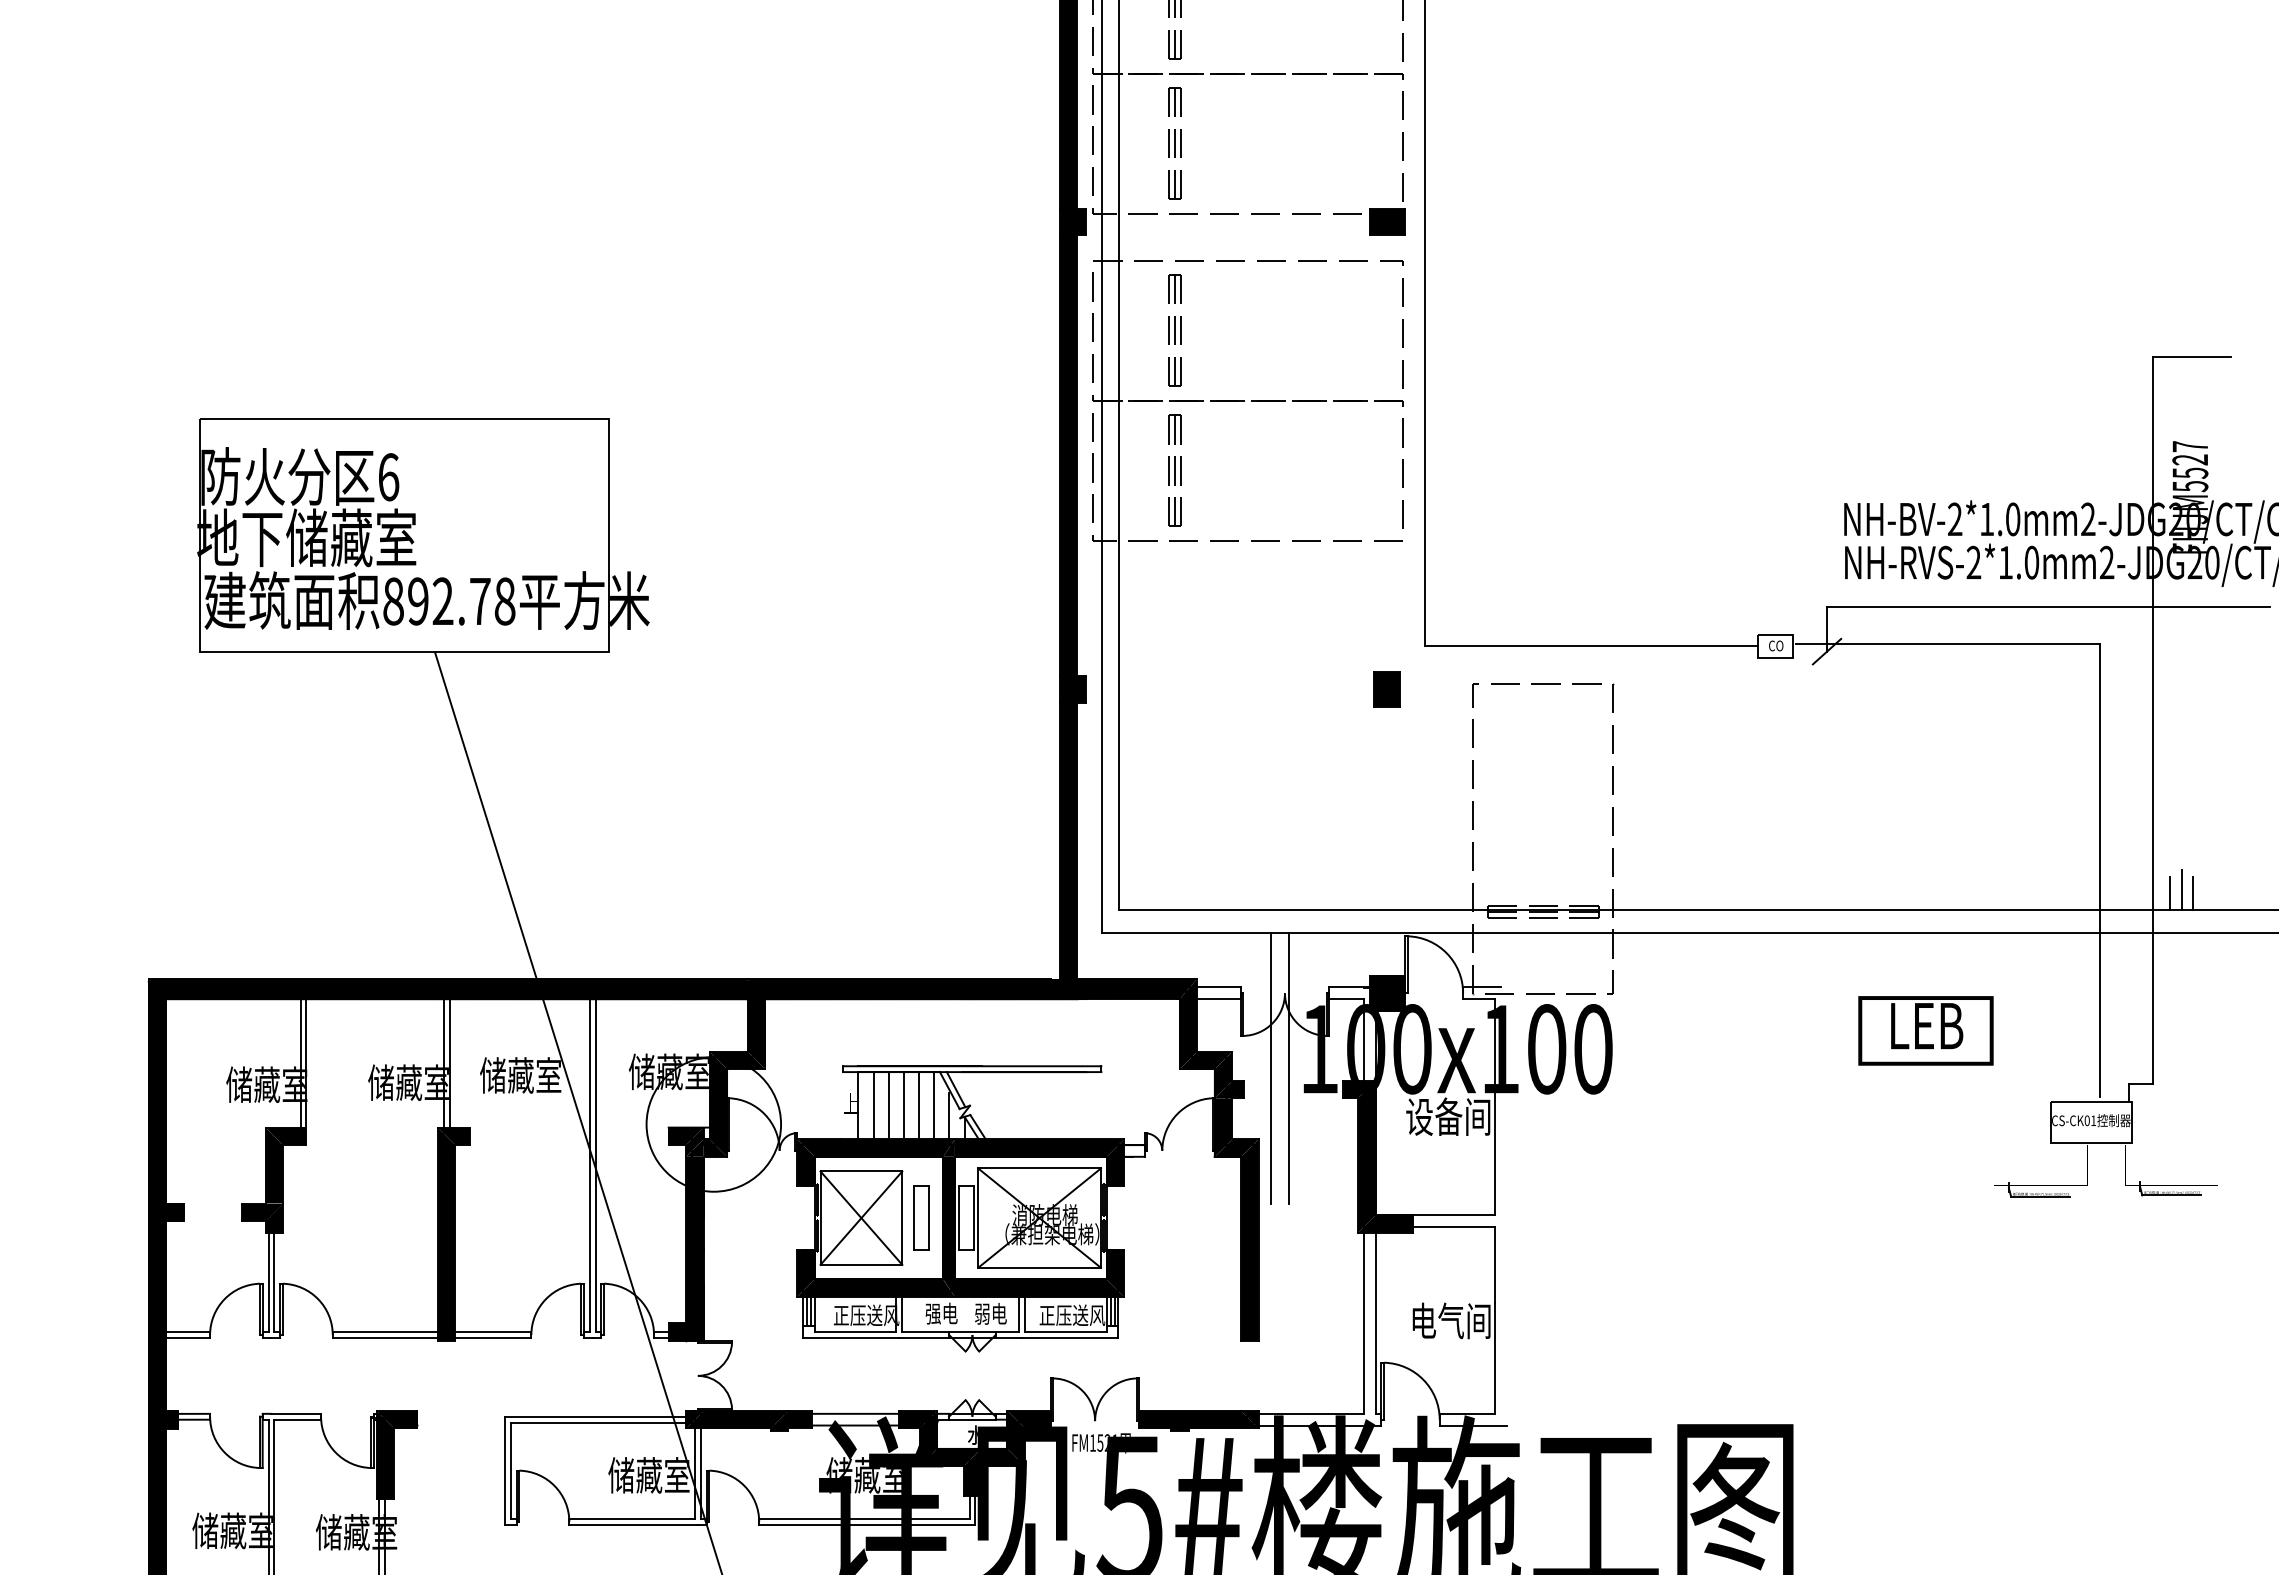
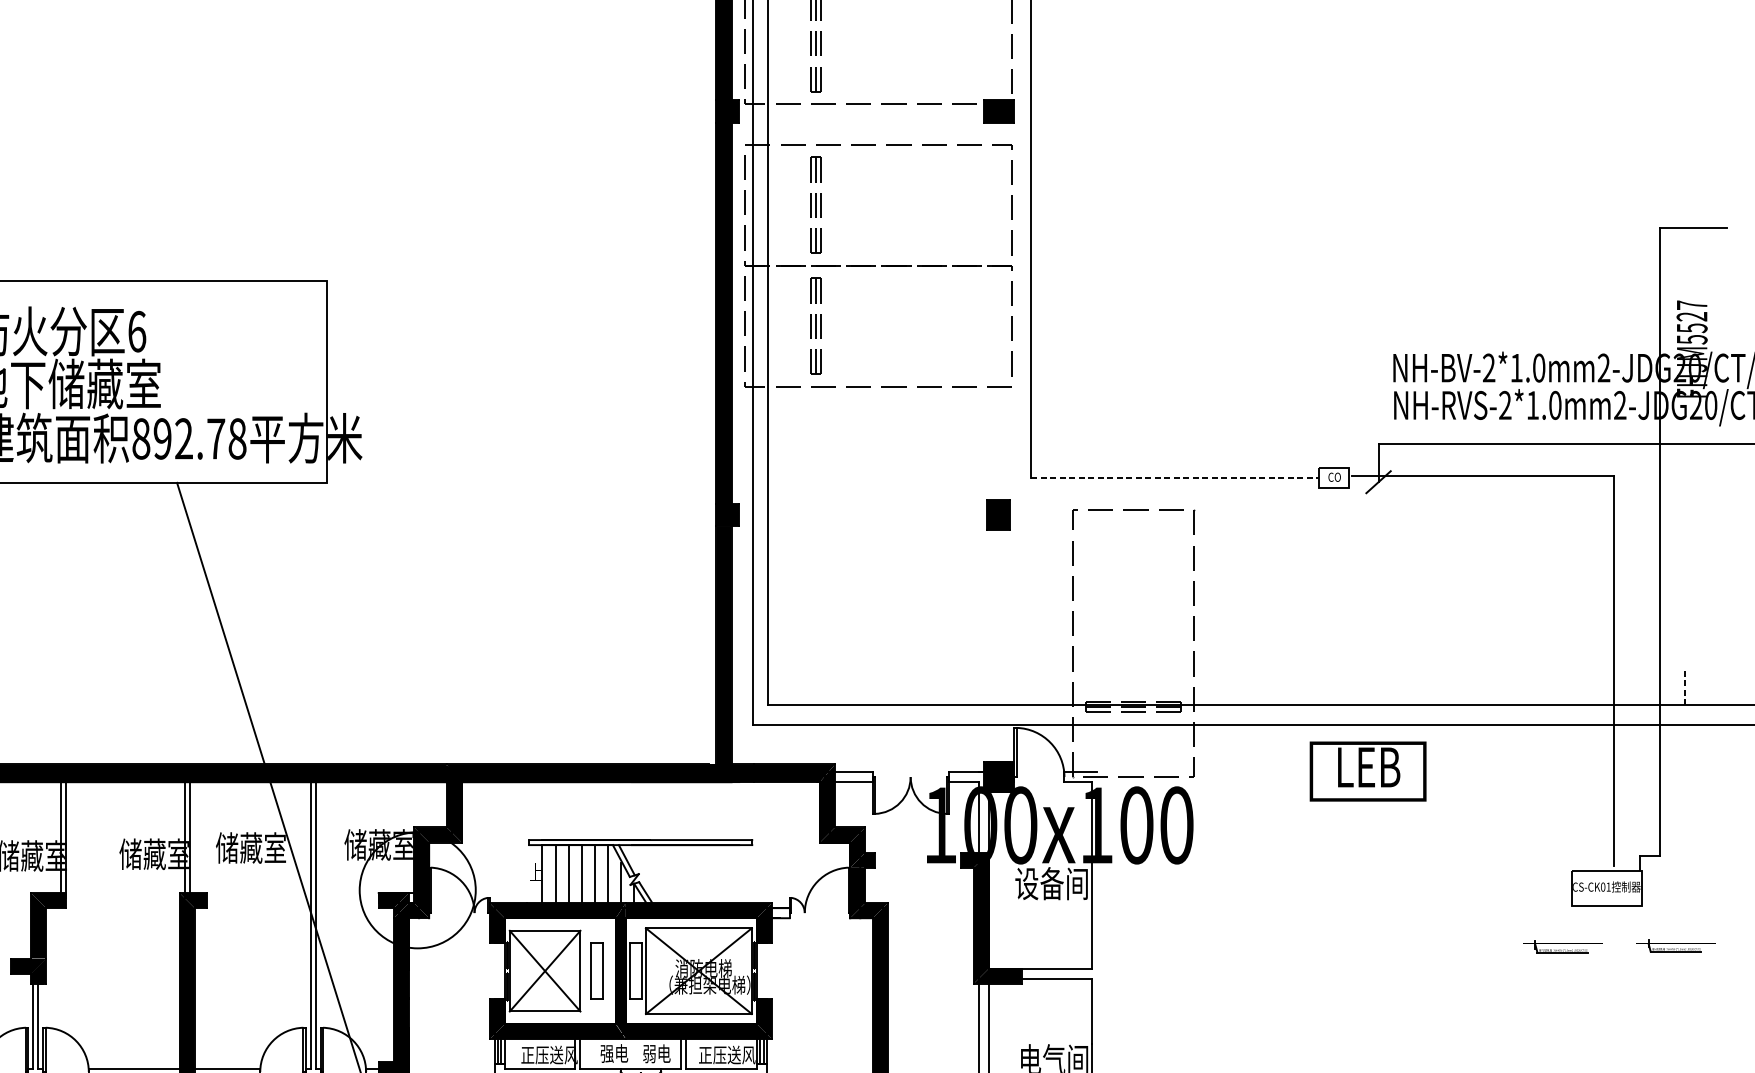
line: (1591, 646) -> (1175, 477), solid -> dashed
line: (2182, 889) -> (1685, 687), solid -> dashed
line: (2169, 893) -> (1674, 690), removed
line: (2192, 893) -> (1693, 690), removed
text: (1925, 1030) -> (1367, 771), moved
line: (1271, 1067) -> (899, 841), removed
line: (1288, 1067) -> (913, 841), removed

